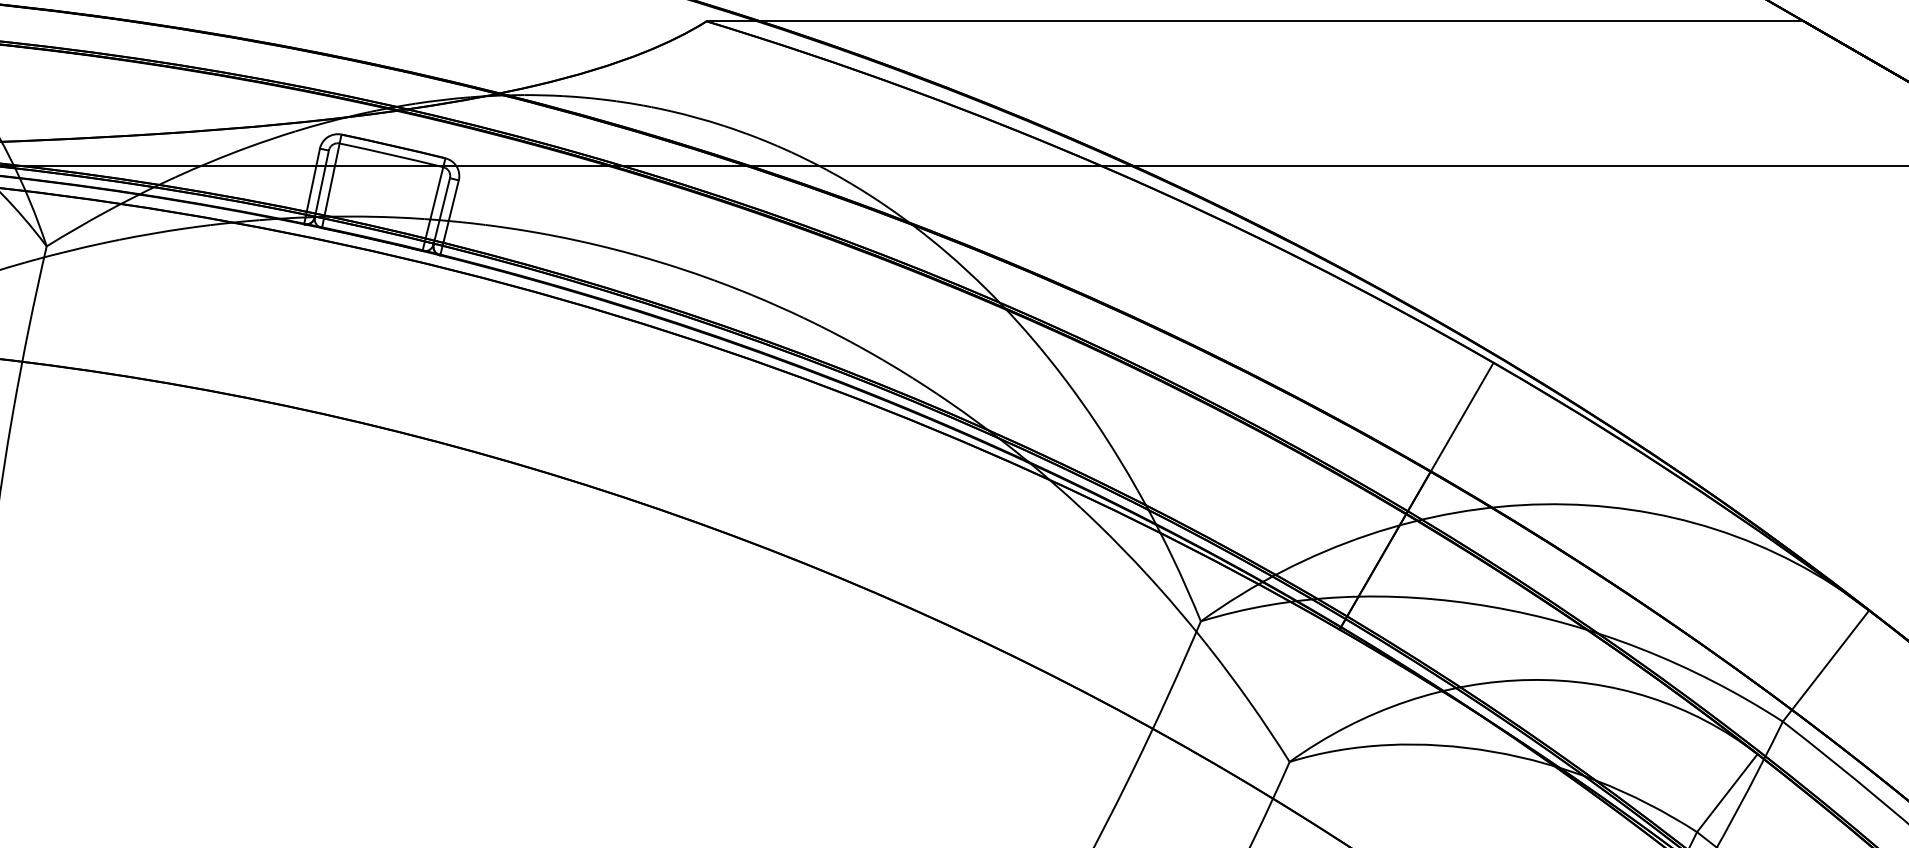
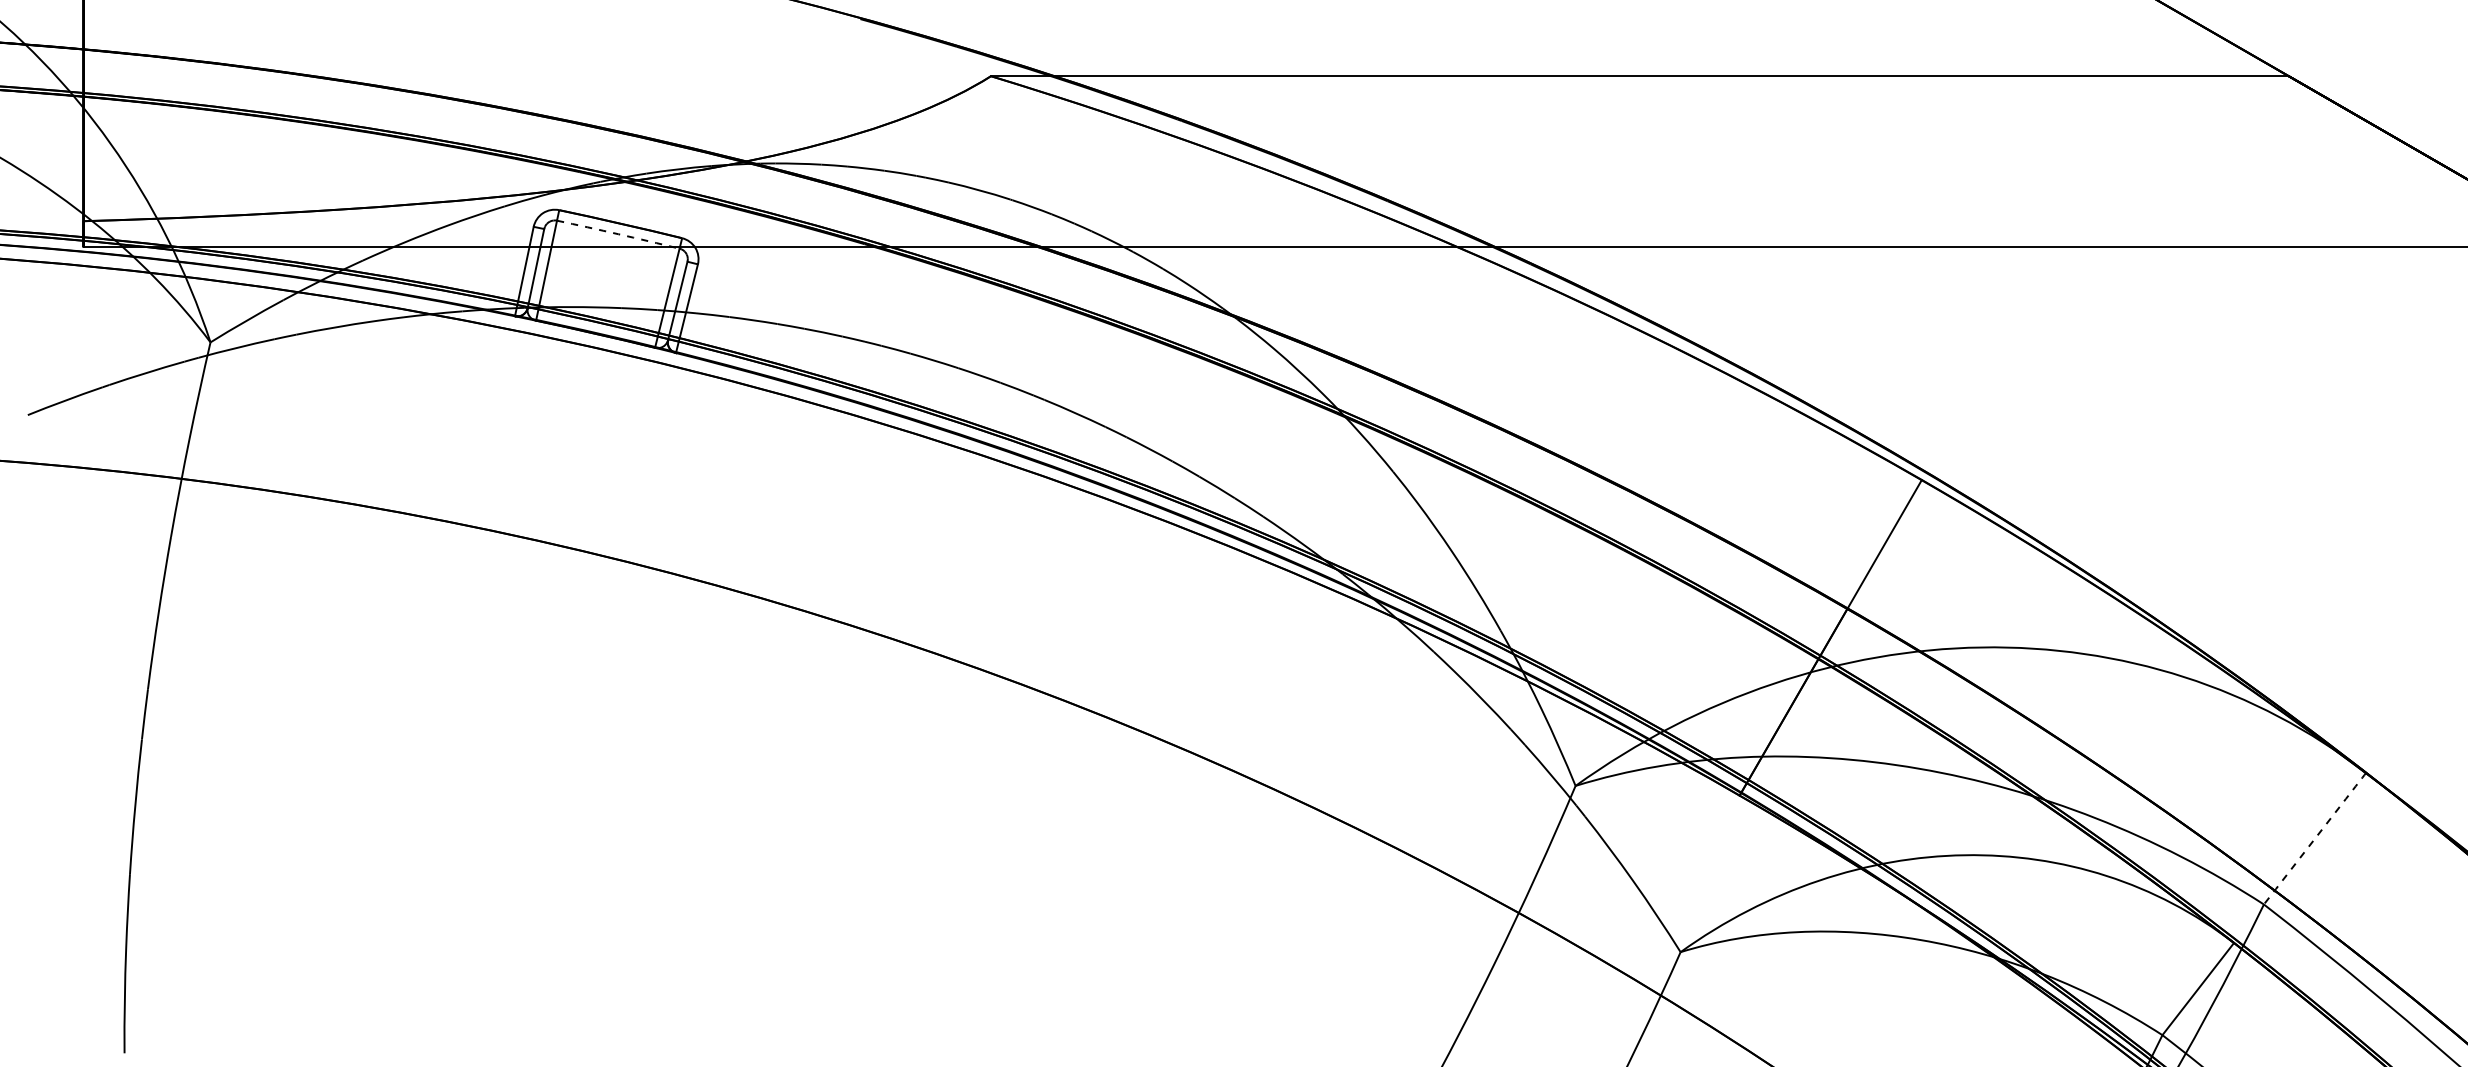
arc: (391, 155) -> (618, 234), solid -> dashed
arc: (1828, 663) -> (2317, 835), solid -> dashed

